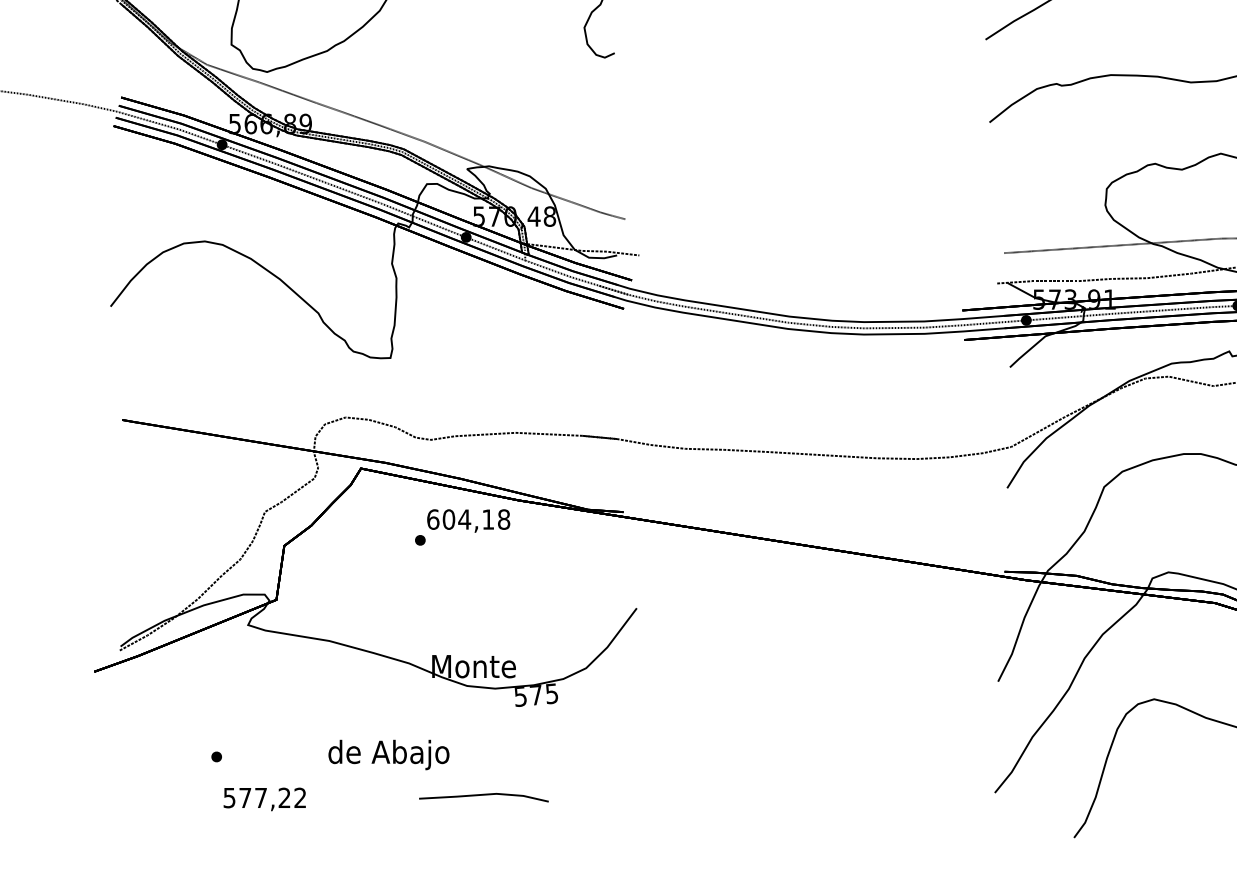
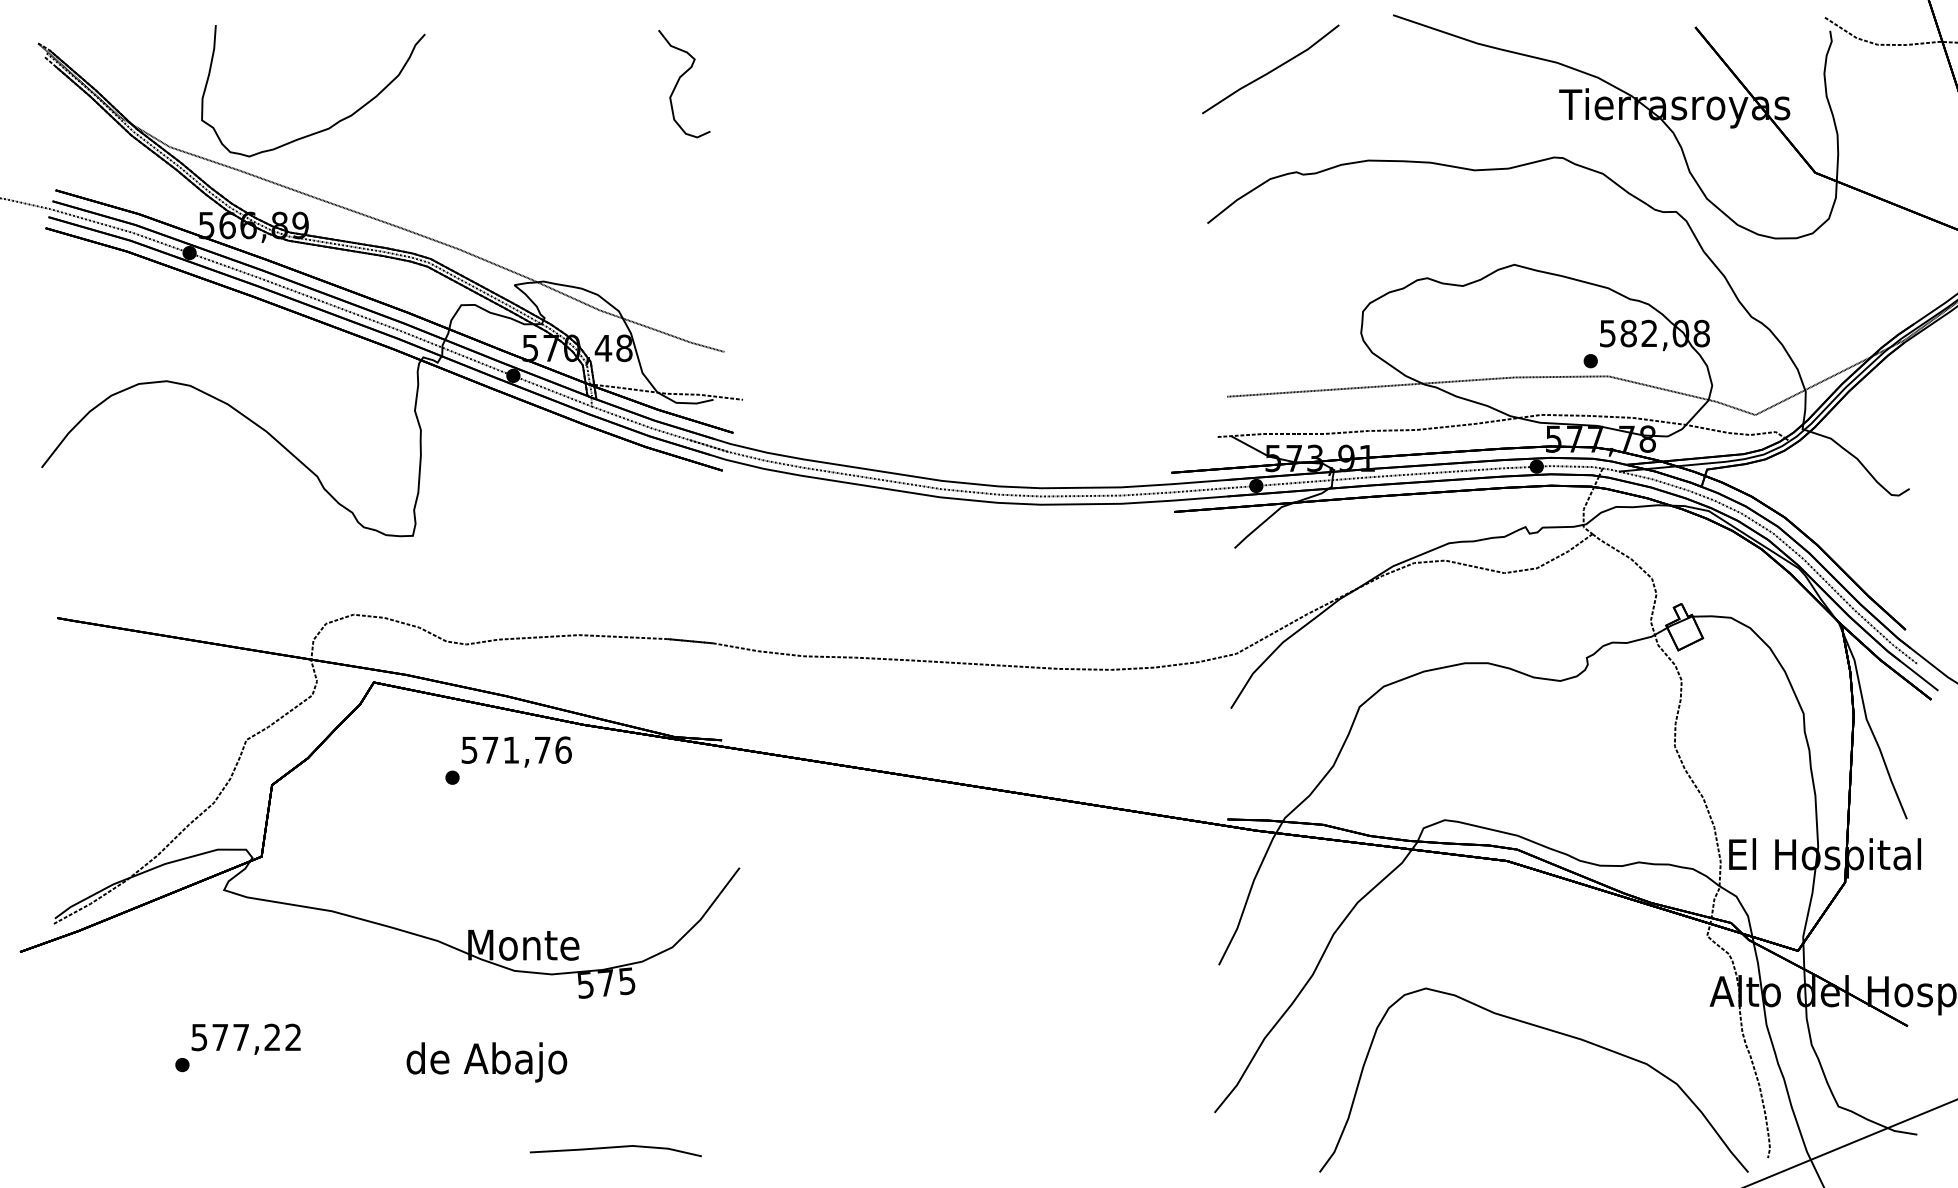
text: (468, 519) -> (516, 749), 604,18 -> 571,76
text: (388, 755) -> (486, 1062), moved
text: (264, 798) -> (245, 1038), moved
part: (483, 798) -> (615, 1151), moved

